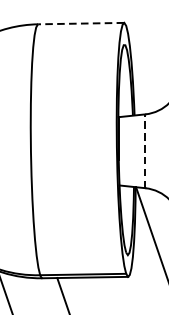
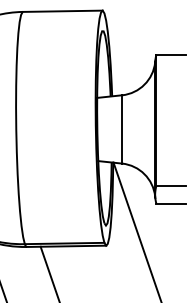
line: (80, 23) -> (62, 11), dashed -> solid
line: (145, 150) -> (122, 128), dashed -> solid

